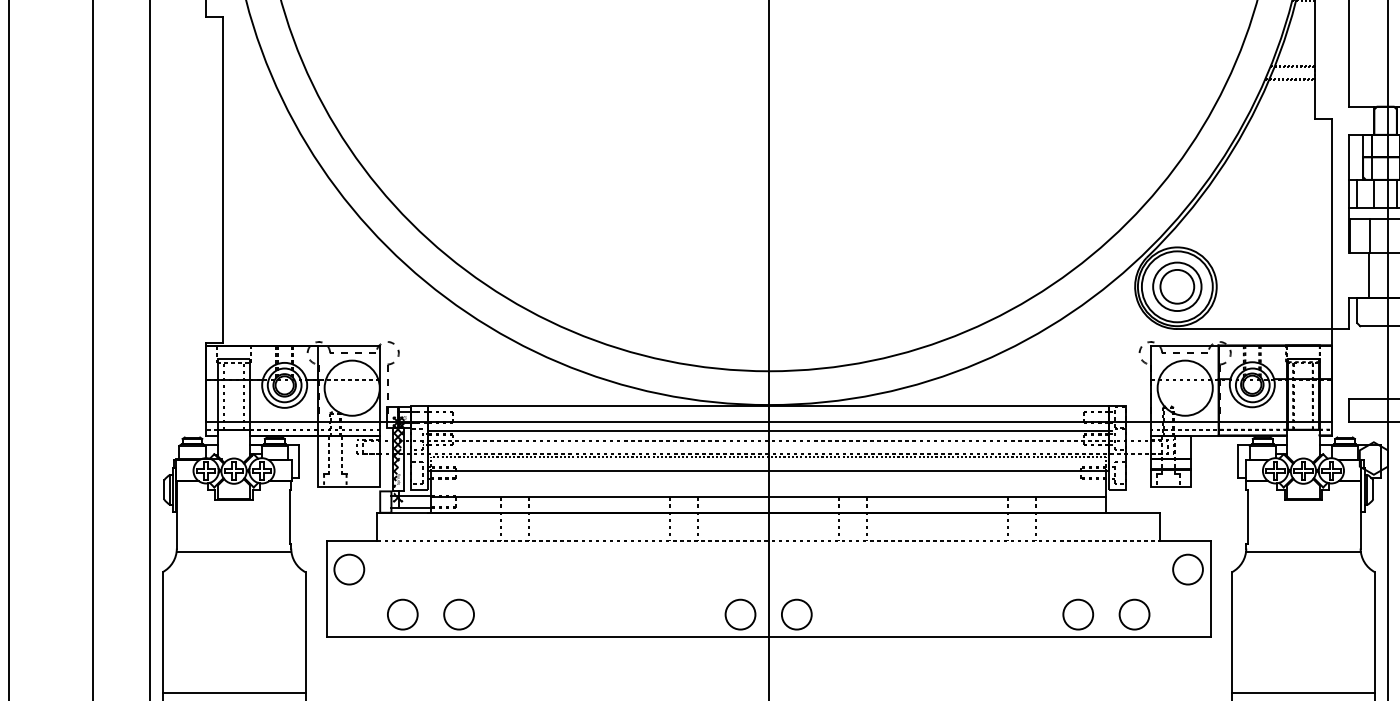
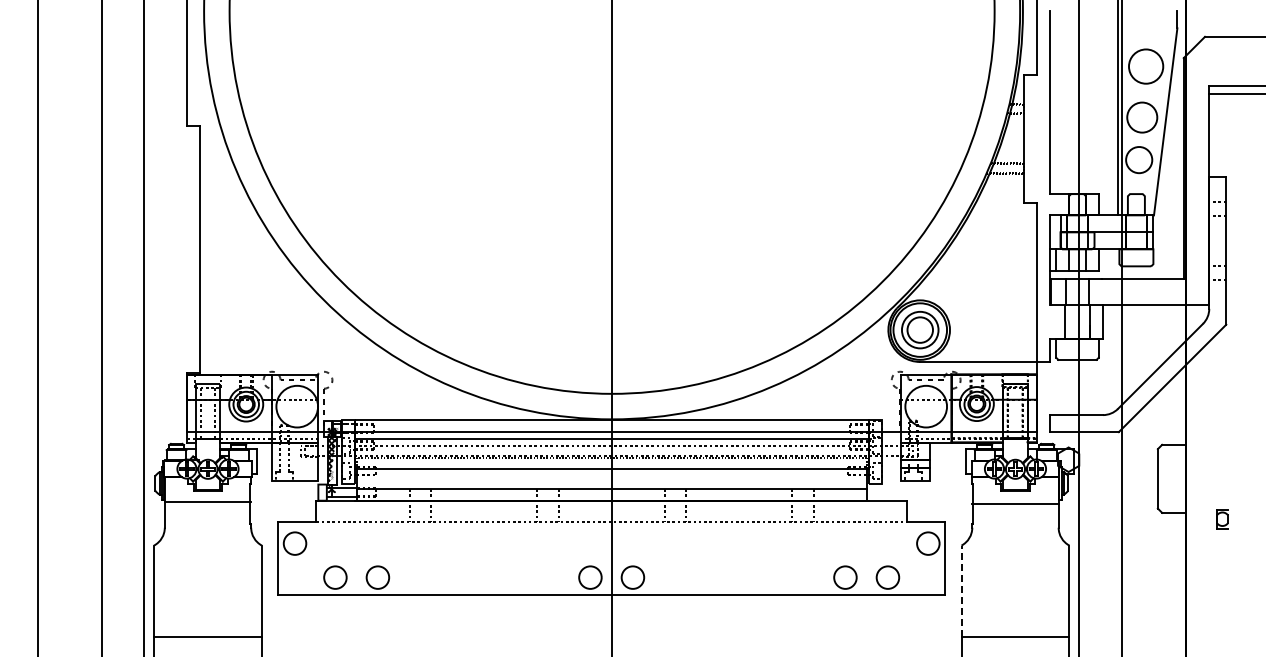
line: (233, 552) -> (207, 502), moved
line: (1303, 552) -> (1015, 504), moved
line: (1231, 633) -> (961, 591), solid -> dashed

